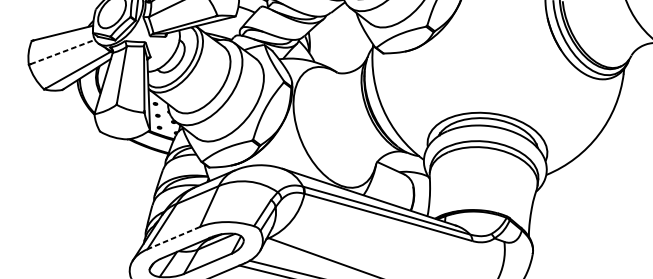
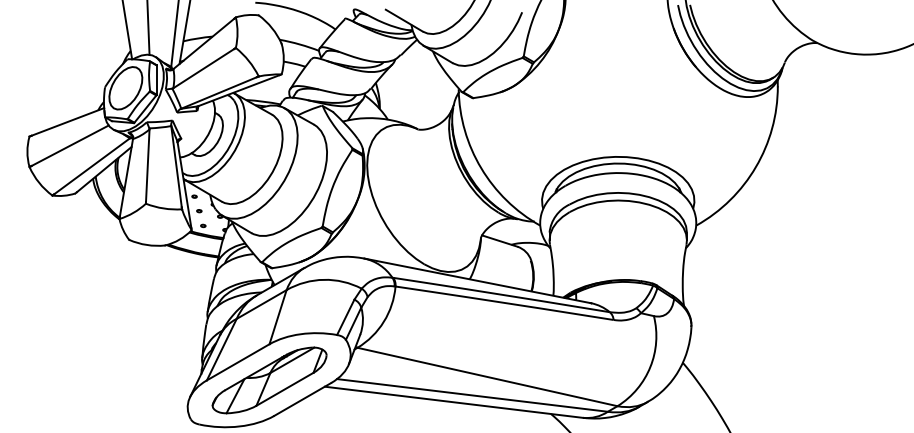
line: (63, 51) -> (70, 145), dashed -> solid
line: (173, 238) -> (237, 362), dashed -> solid

